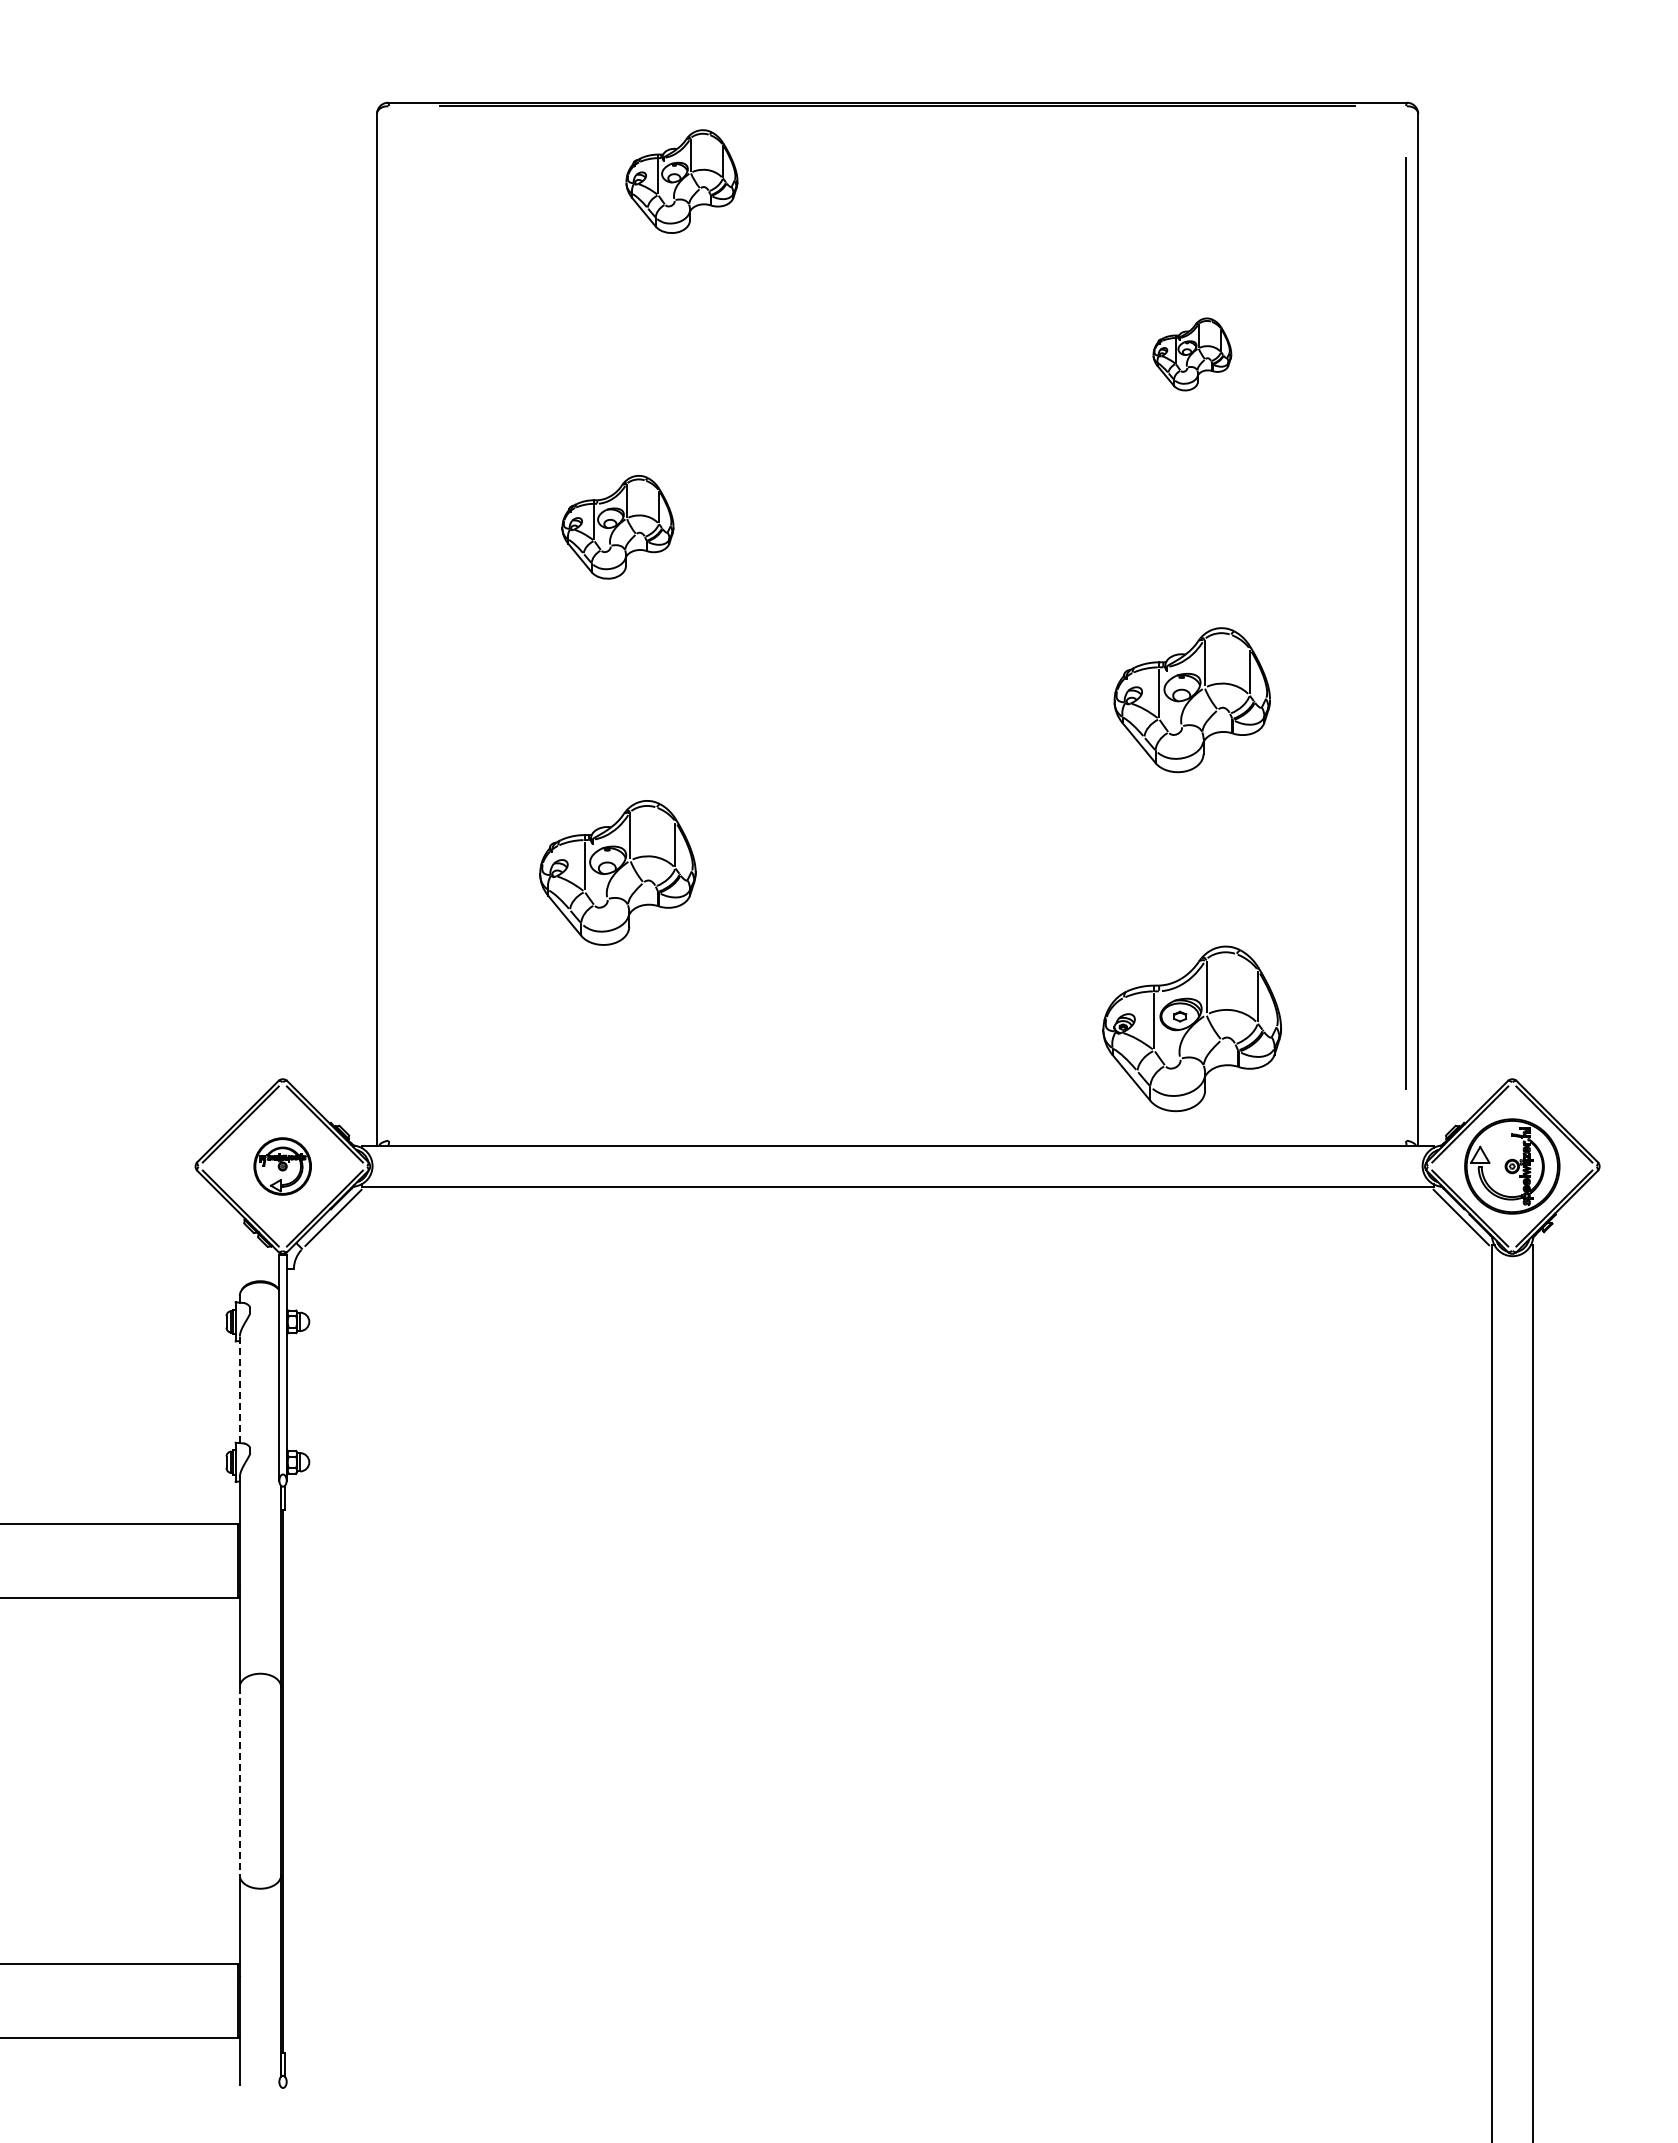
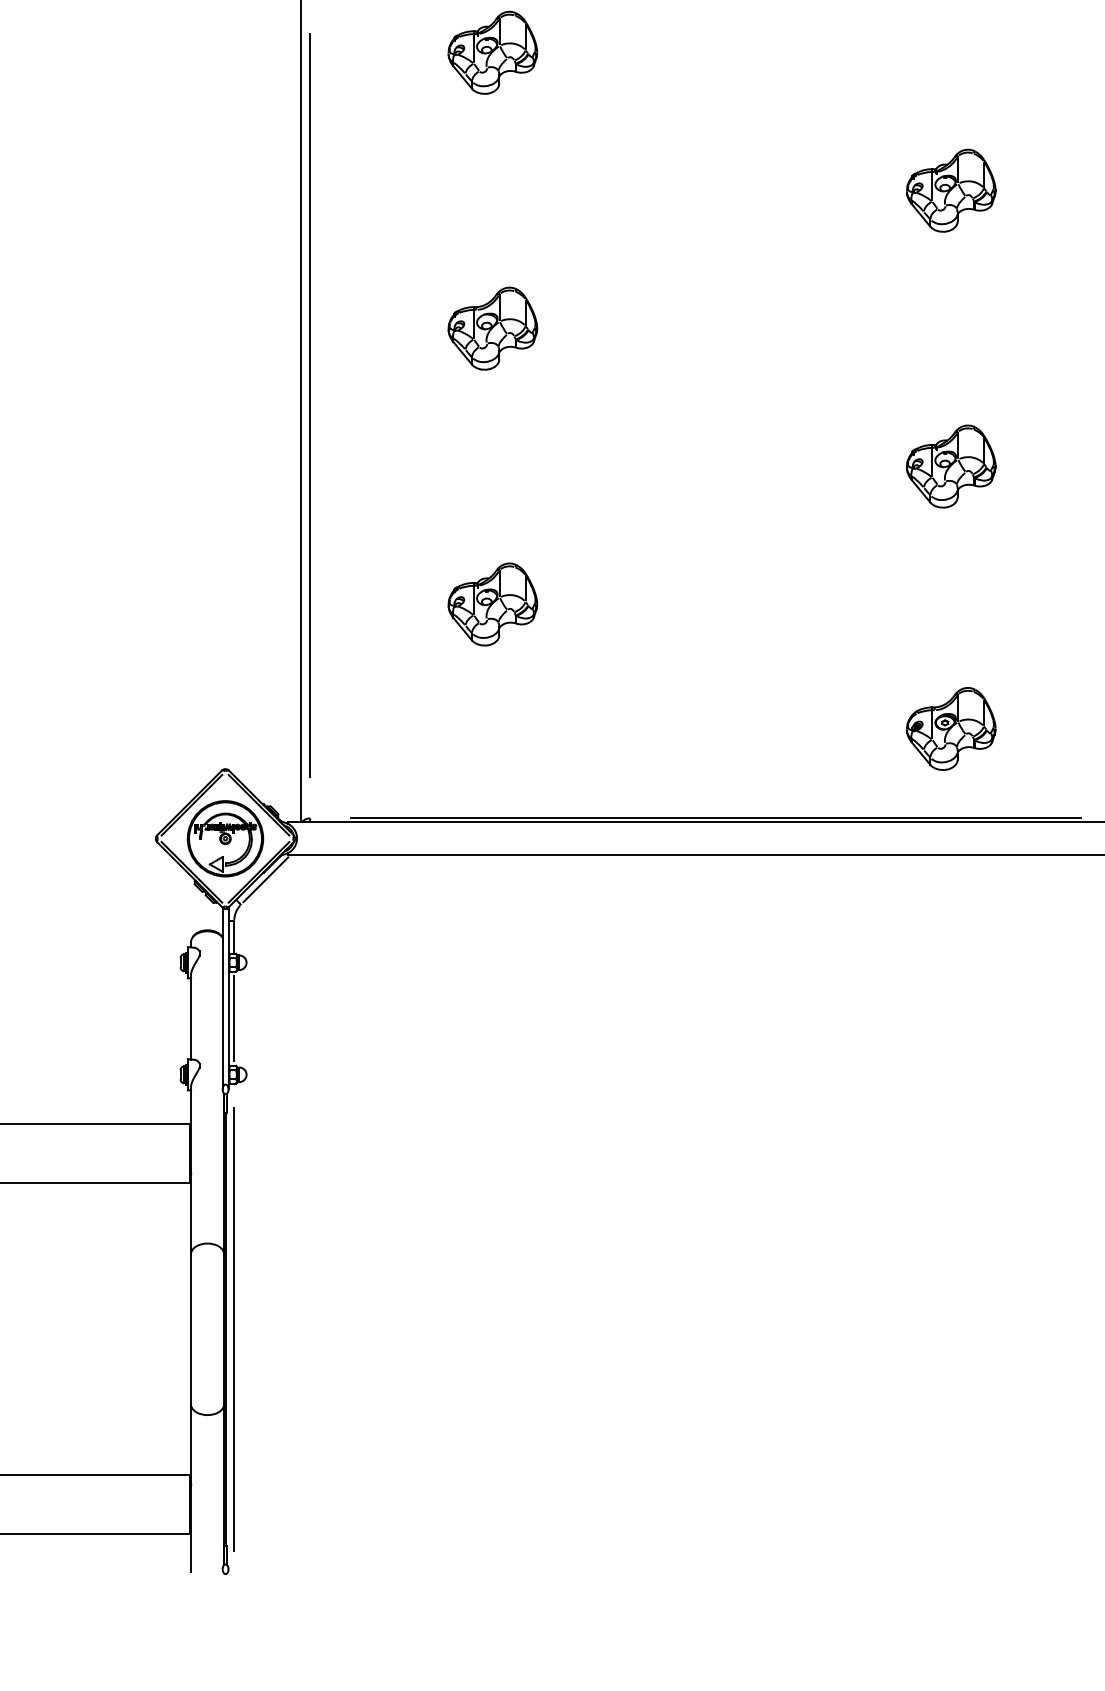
part: (681, 181) -> (492, 52), moved
part: (1192, 354) -> (951, 190), size x1.43
line: (389, 623) -> (310, 405), added
part: (1192, 699) -> (951, 466), size x0.71
part: (617, 872) -> (492, 604), size x0.71
part: (1192, 1028) -> (951, 728), size x0.62
line: (897, 1140) -> (715, 818), added
part: (282, 1166) -> (225, 838), size x1.67
line: (293, 1289) -> (233, 936), added
line: (239, 1389) -> (190, 1016), dashed -> solid
line: (293, 1392) -> (233, 1019), added
line: (239, 1781) -> (190, 1329), dashed -> solid
line: (293, 1781) -> (233, 1329), added

